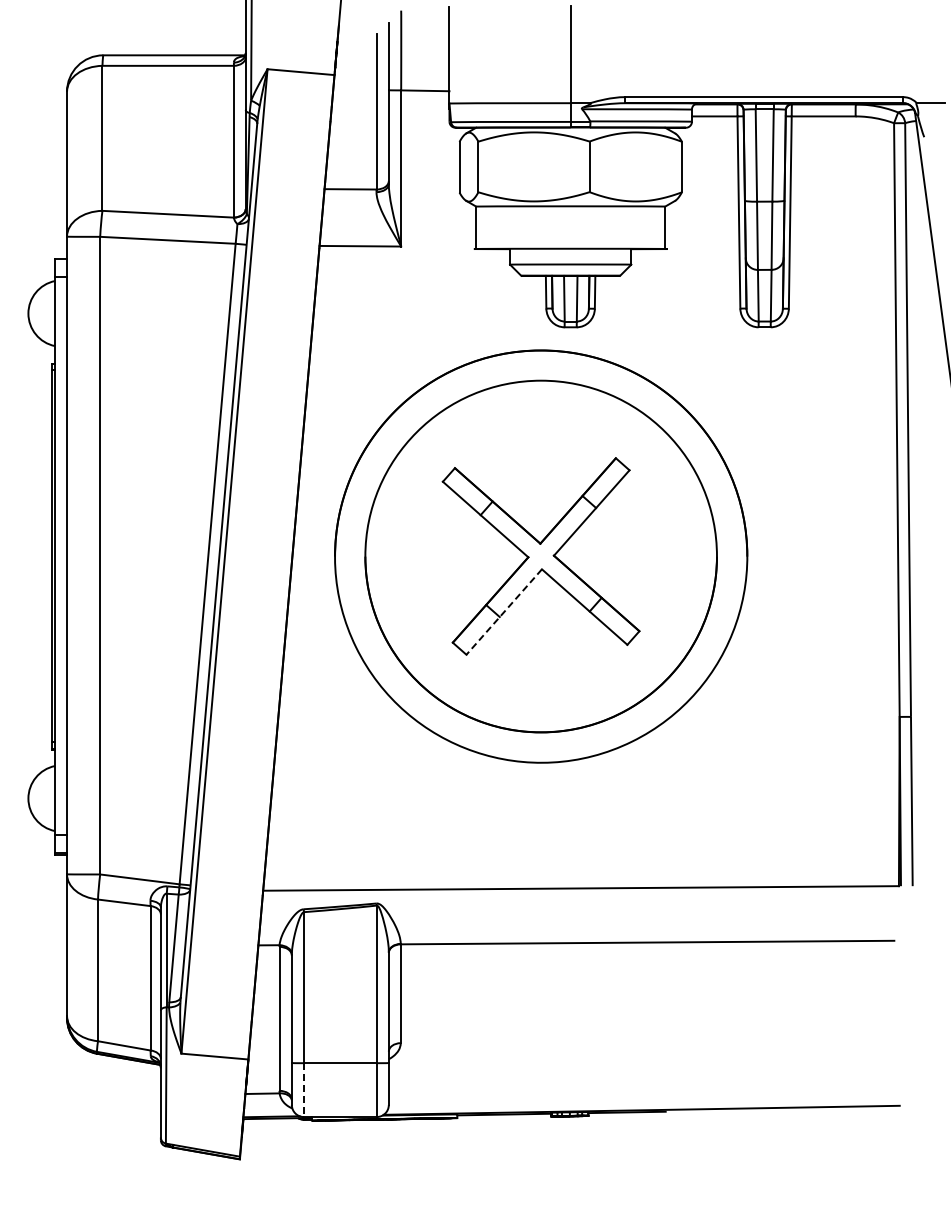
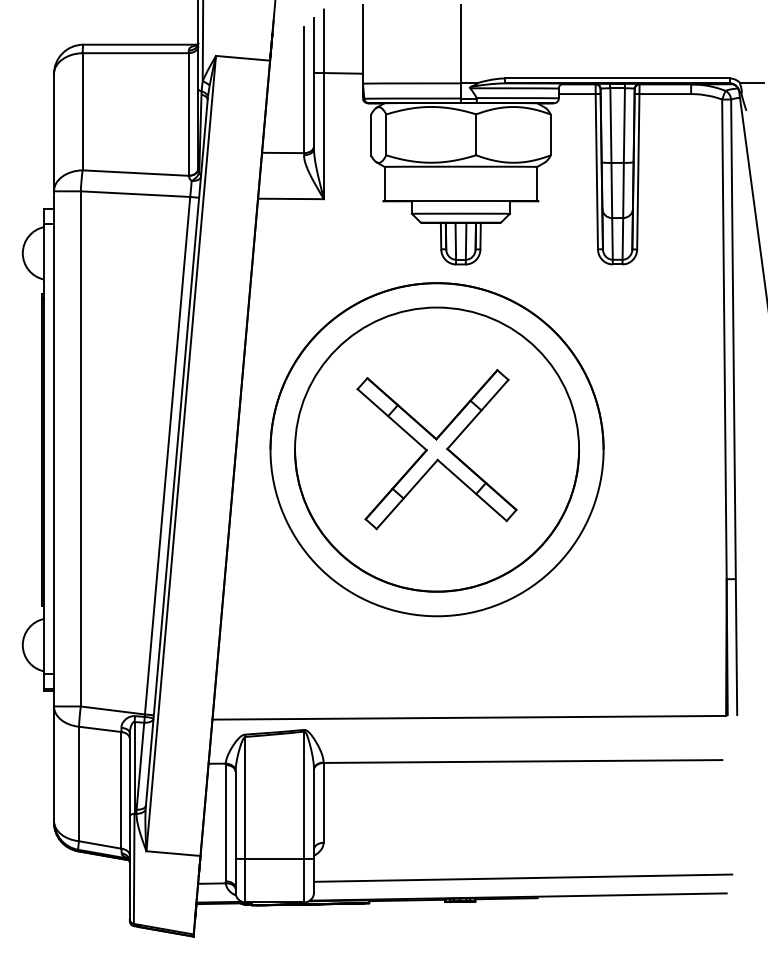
line: (503, 612) -> (406, 494), dashed -> solid
line: (647, 1086) -> (522, 877), added
line: (303, 1090) -> (245, 881), dashed -> solid

